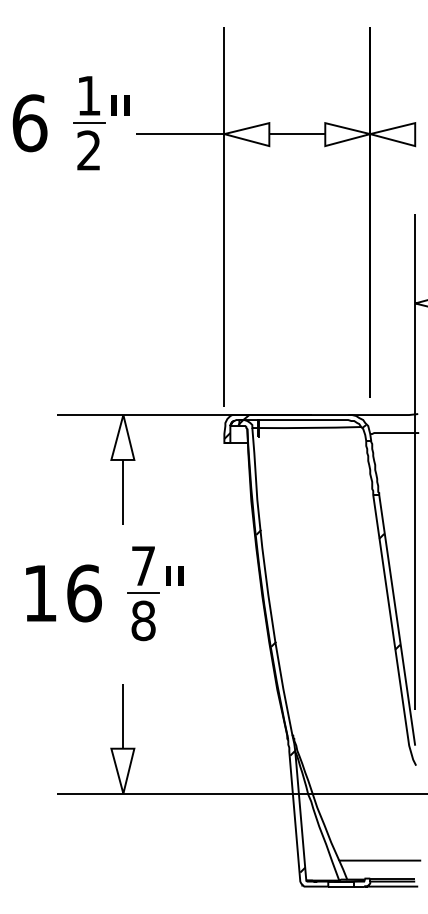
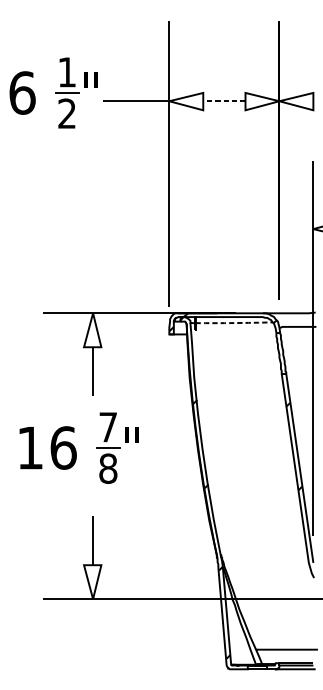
line: (297, 134) -> (224, 101), solid -> dashed
arc: (310, 427) -> (234, 322), solid -> dashed

